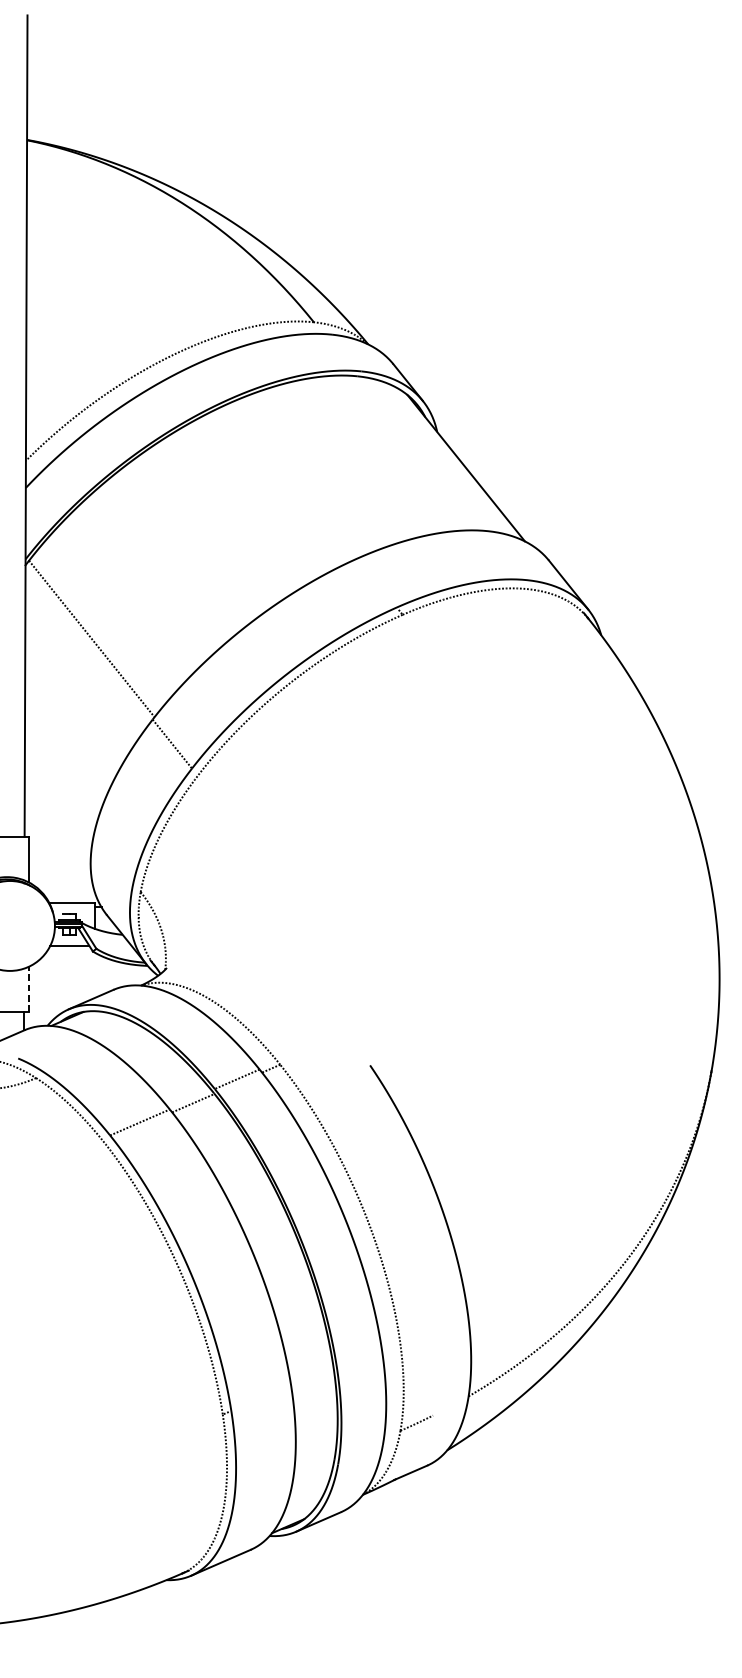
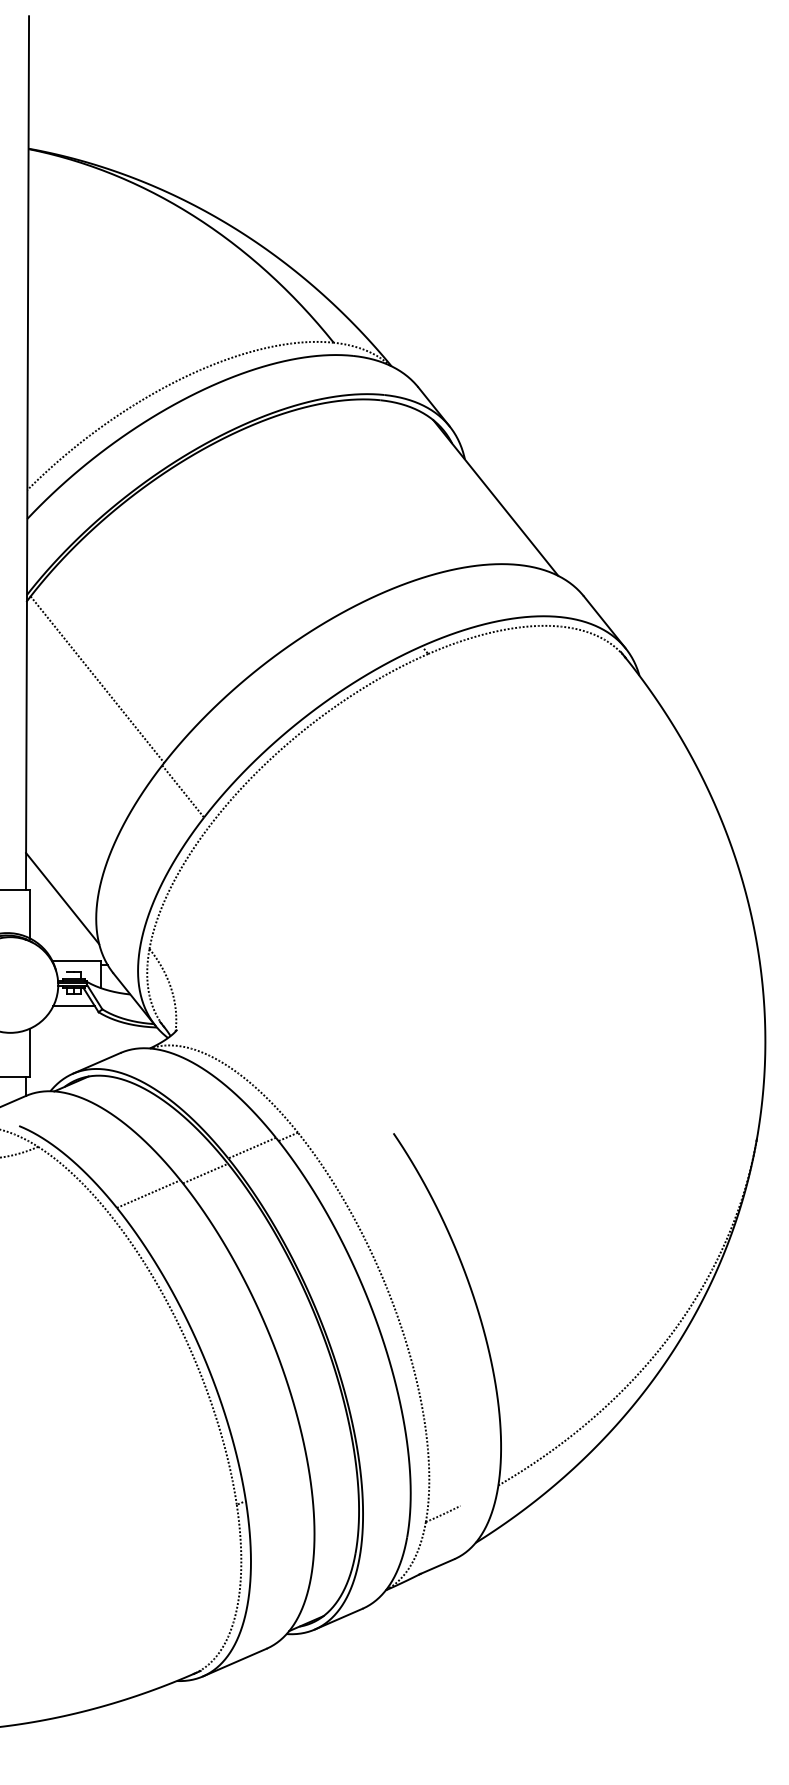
line: (58, 844) -> (62, 898), added
line: (28, 989) -> (30, 1052), dashed -> solid

